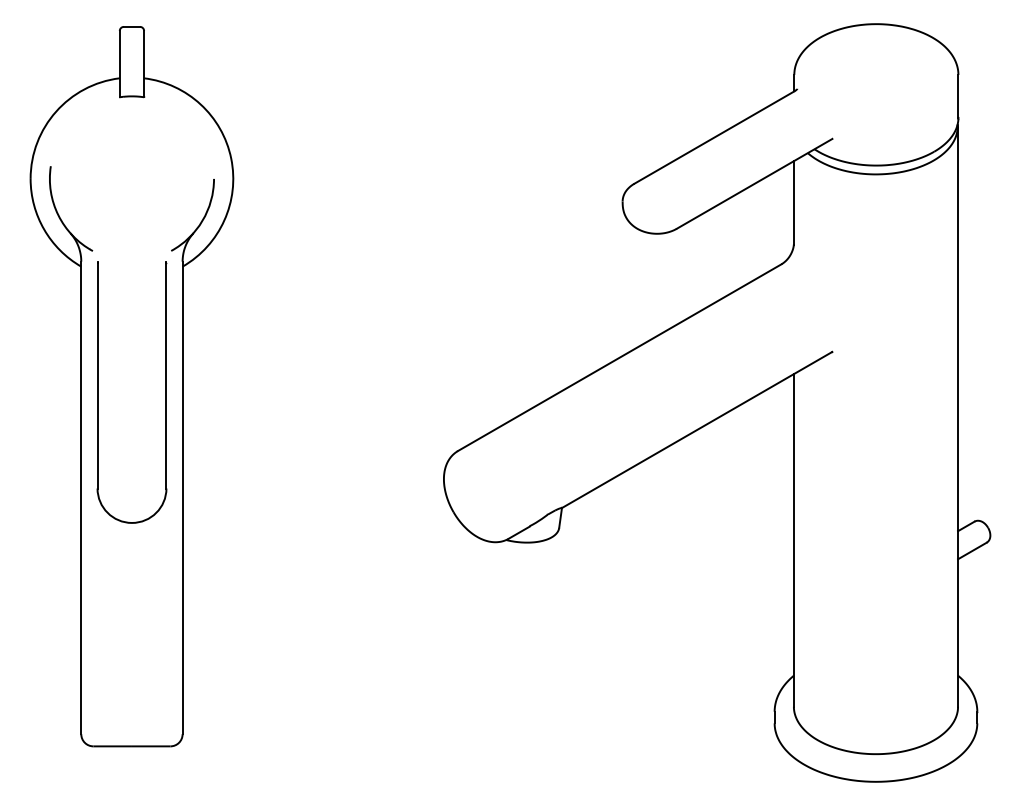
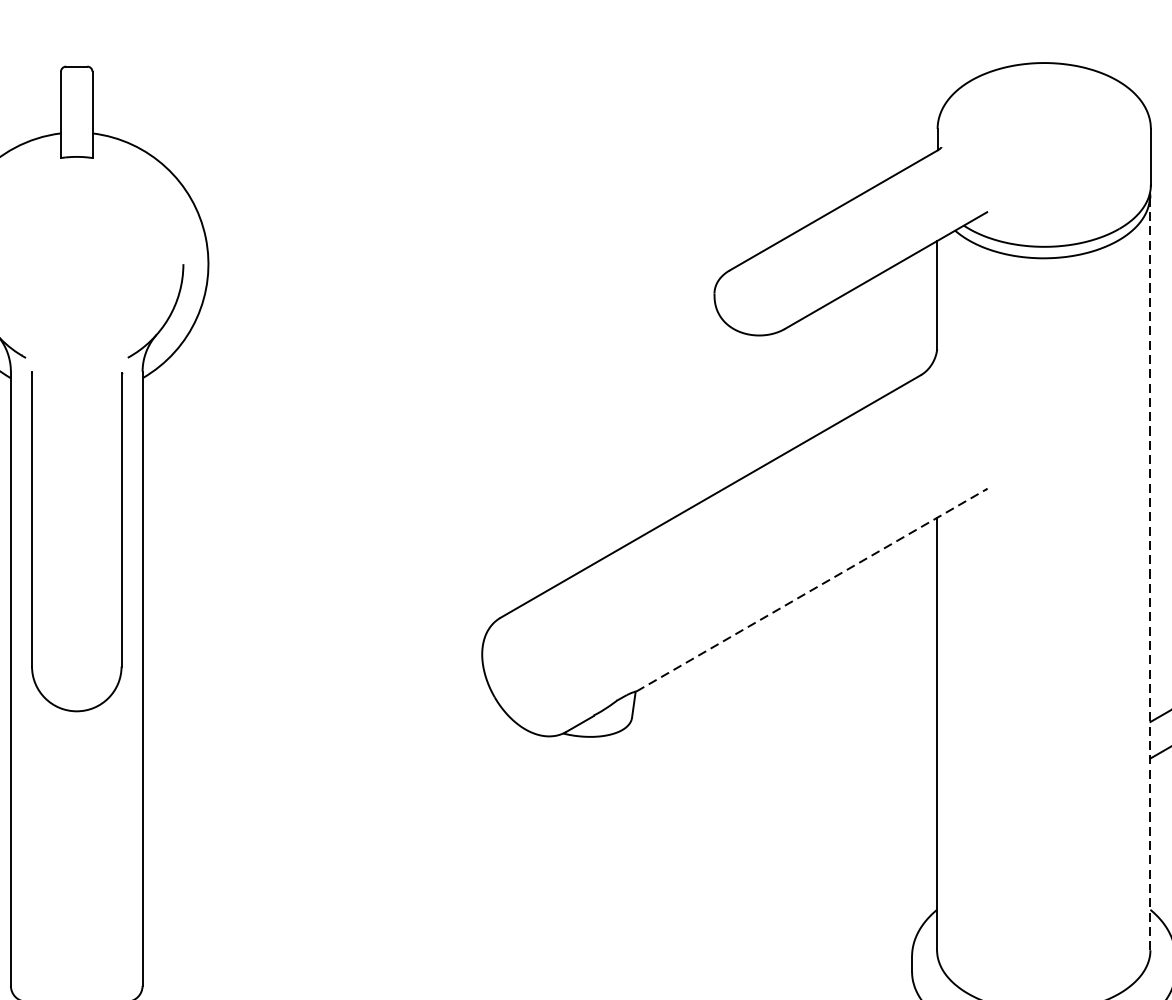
line: (958, 417) -> (1151, 574), solid -> dashed
line: (697, 429) -> (811, 589), solid -> dashed

